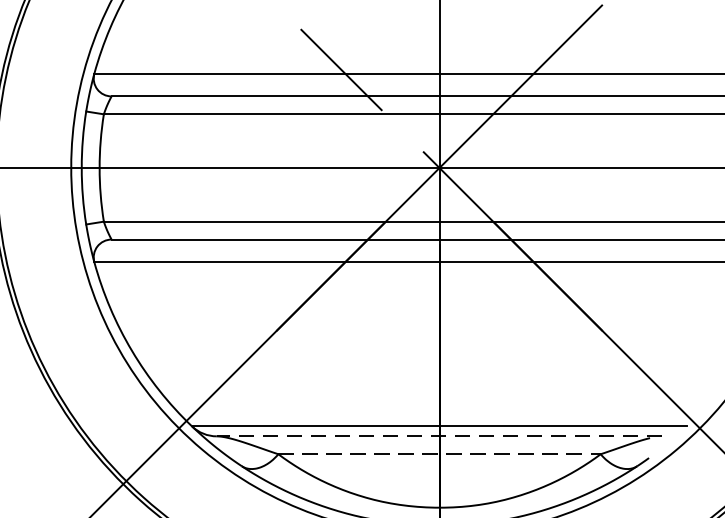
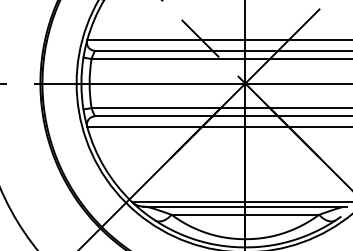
line: (437, 436) -> (244, 206), dashed -> solid
line: (439, 453) -> (245, 214), dashed -> solid

